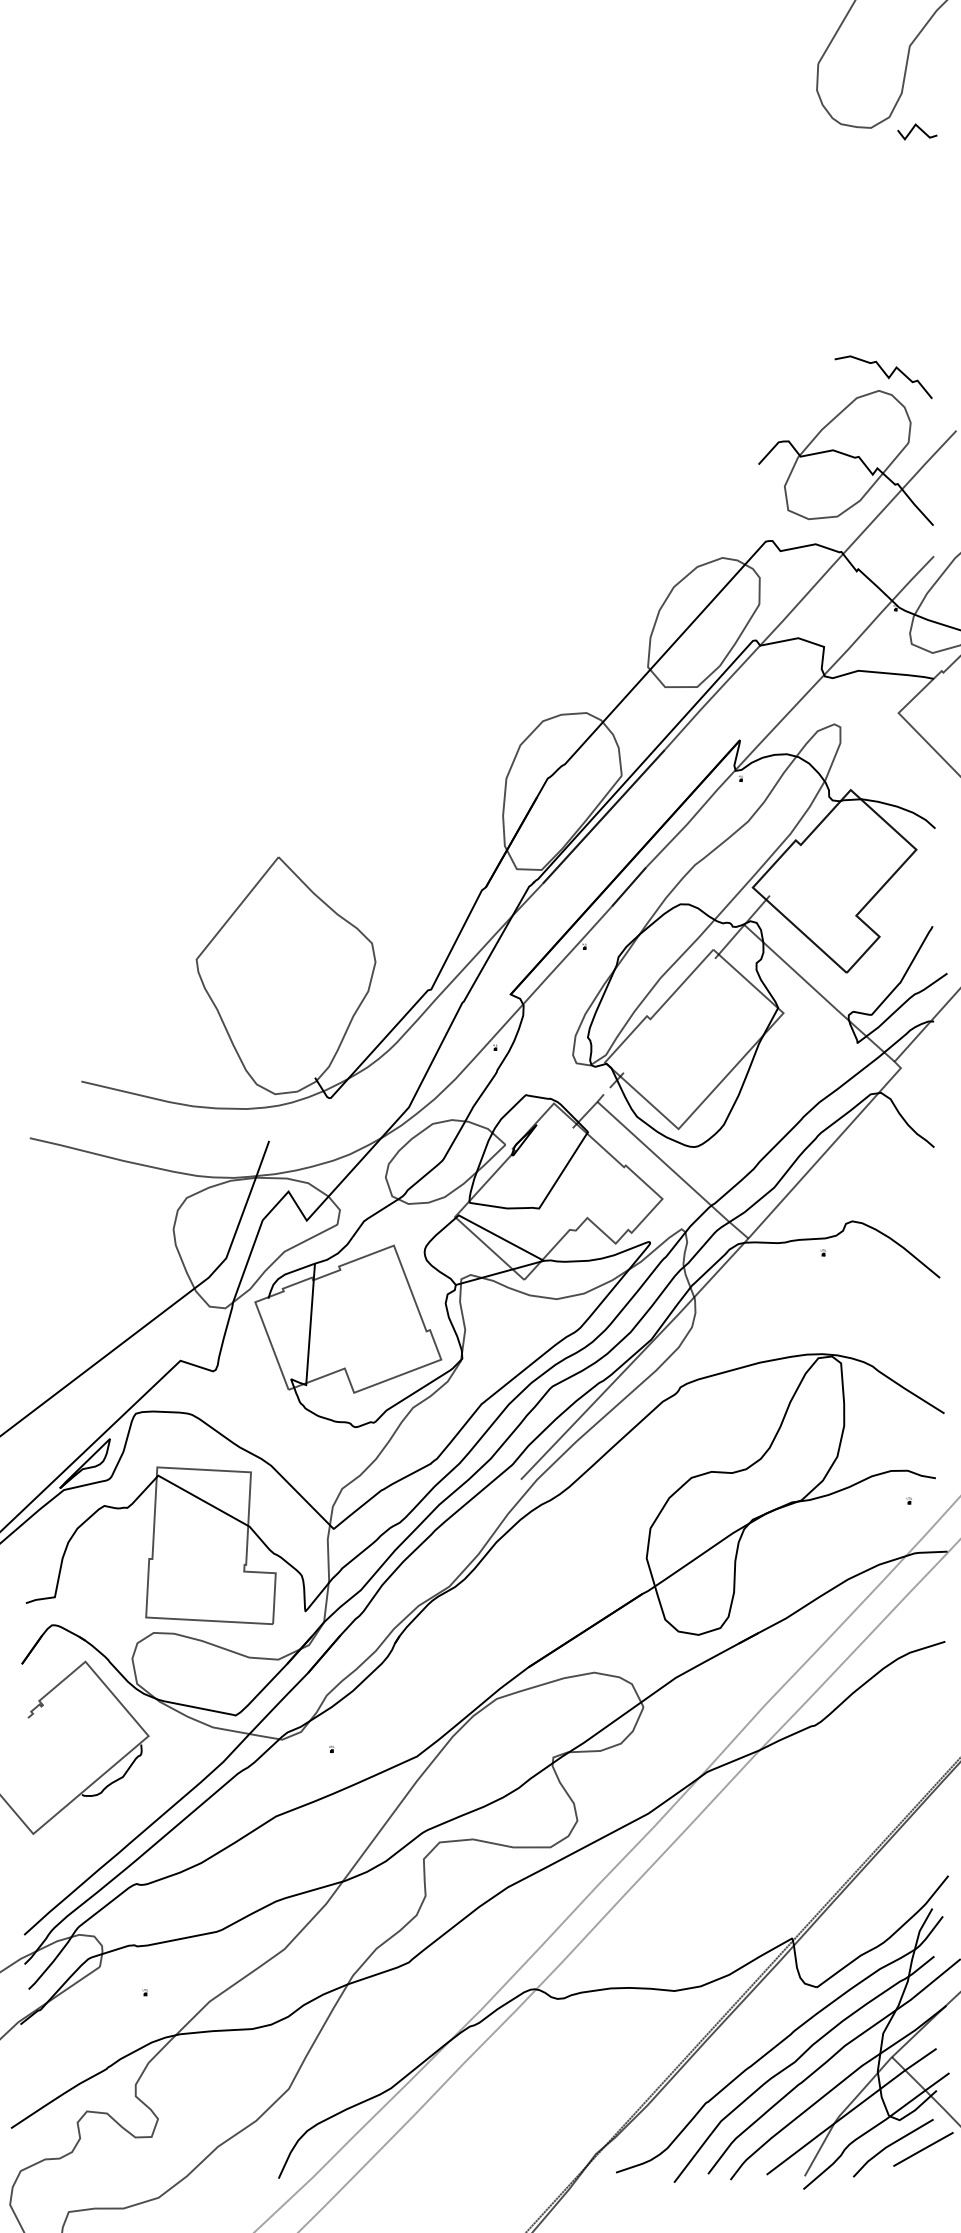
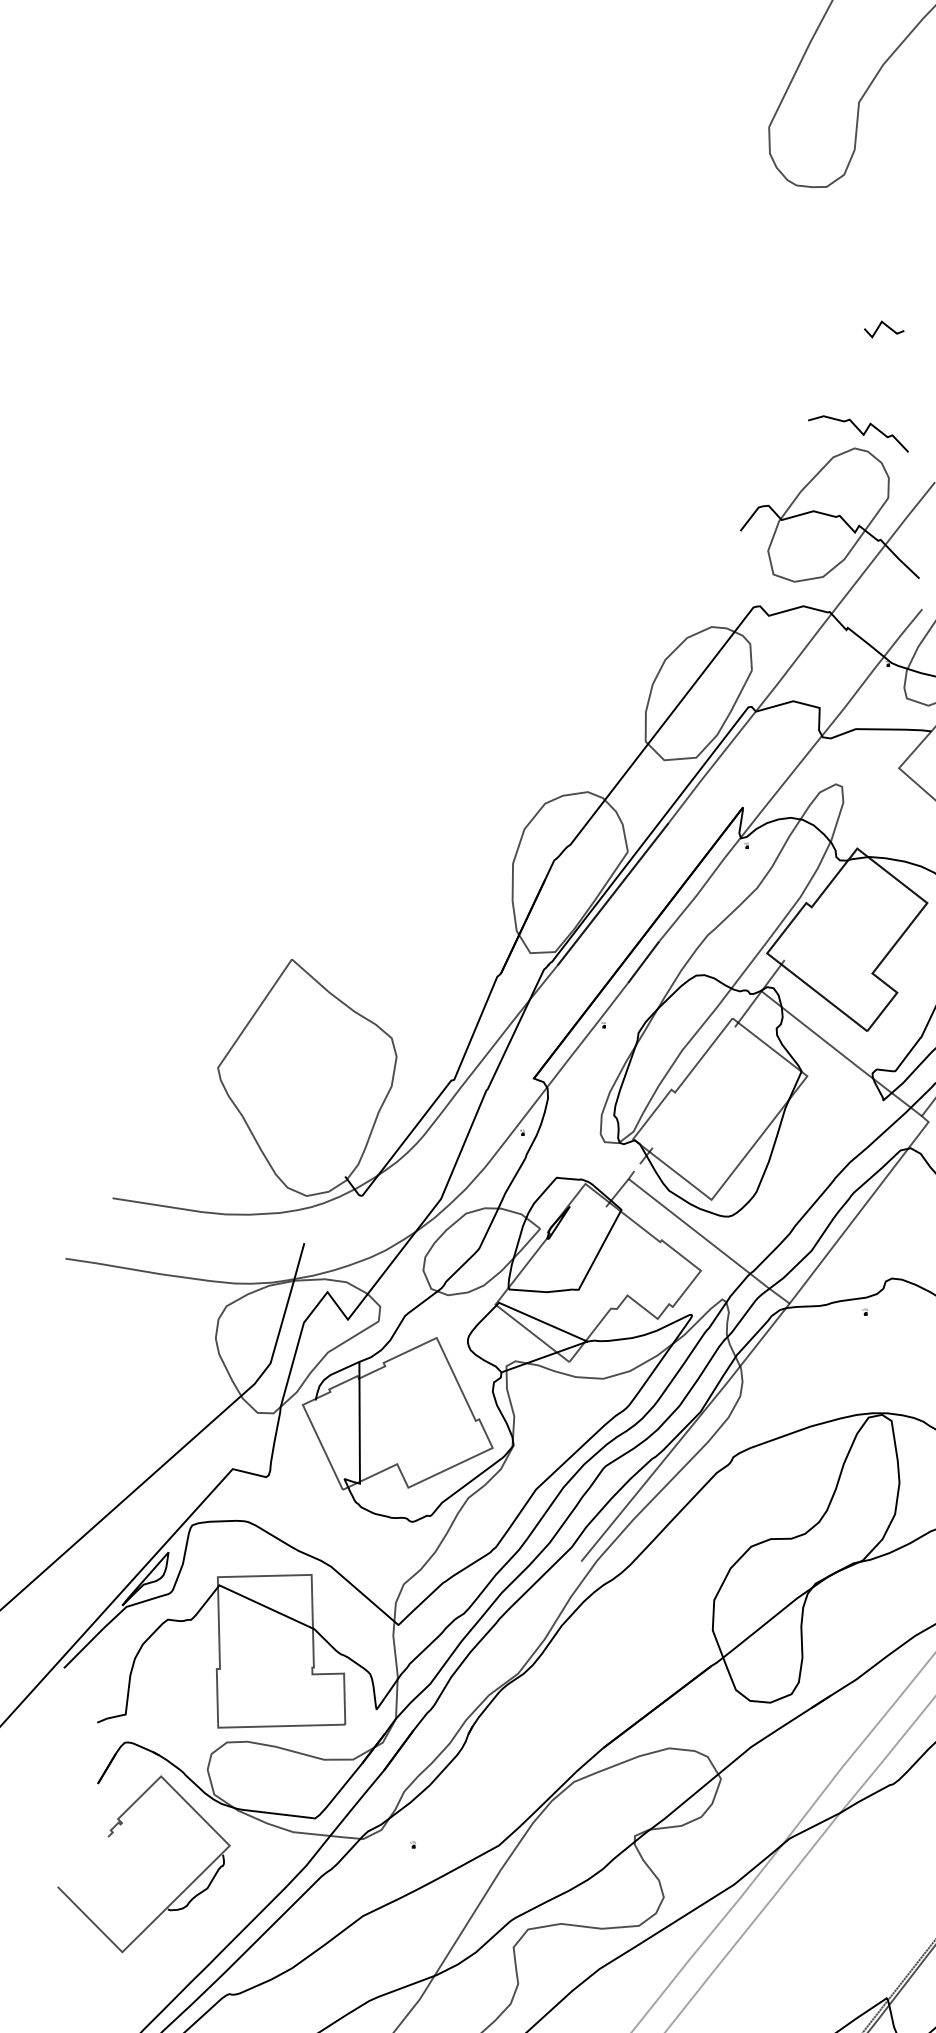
curve: (919, 129) -> (886, 326), moved

